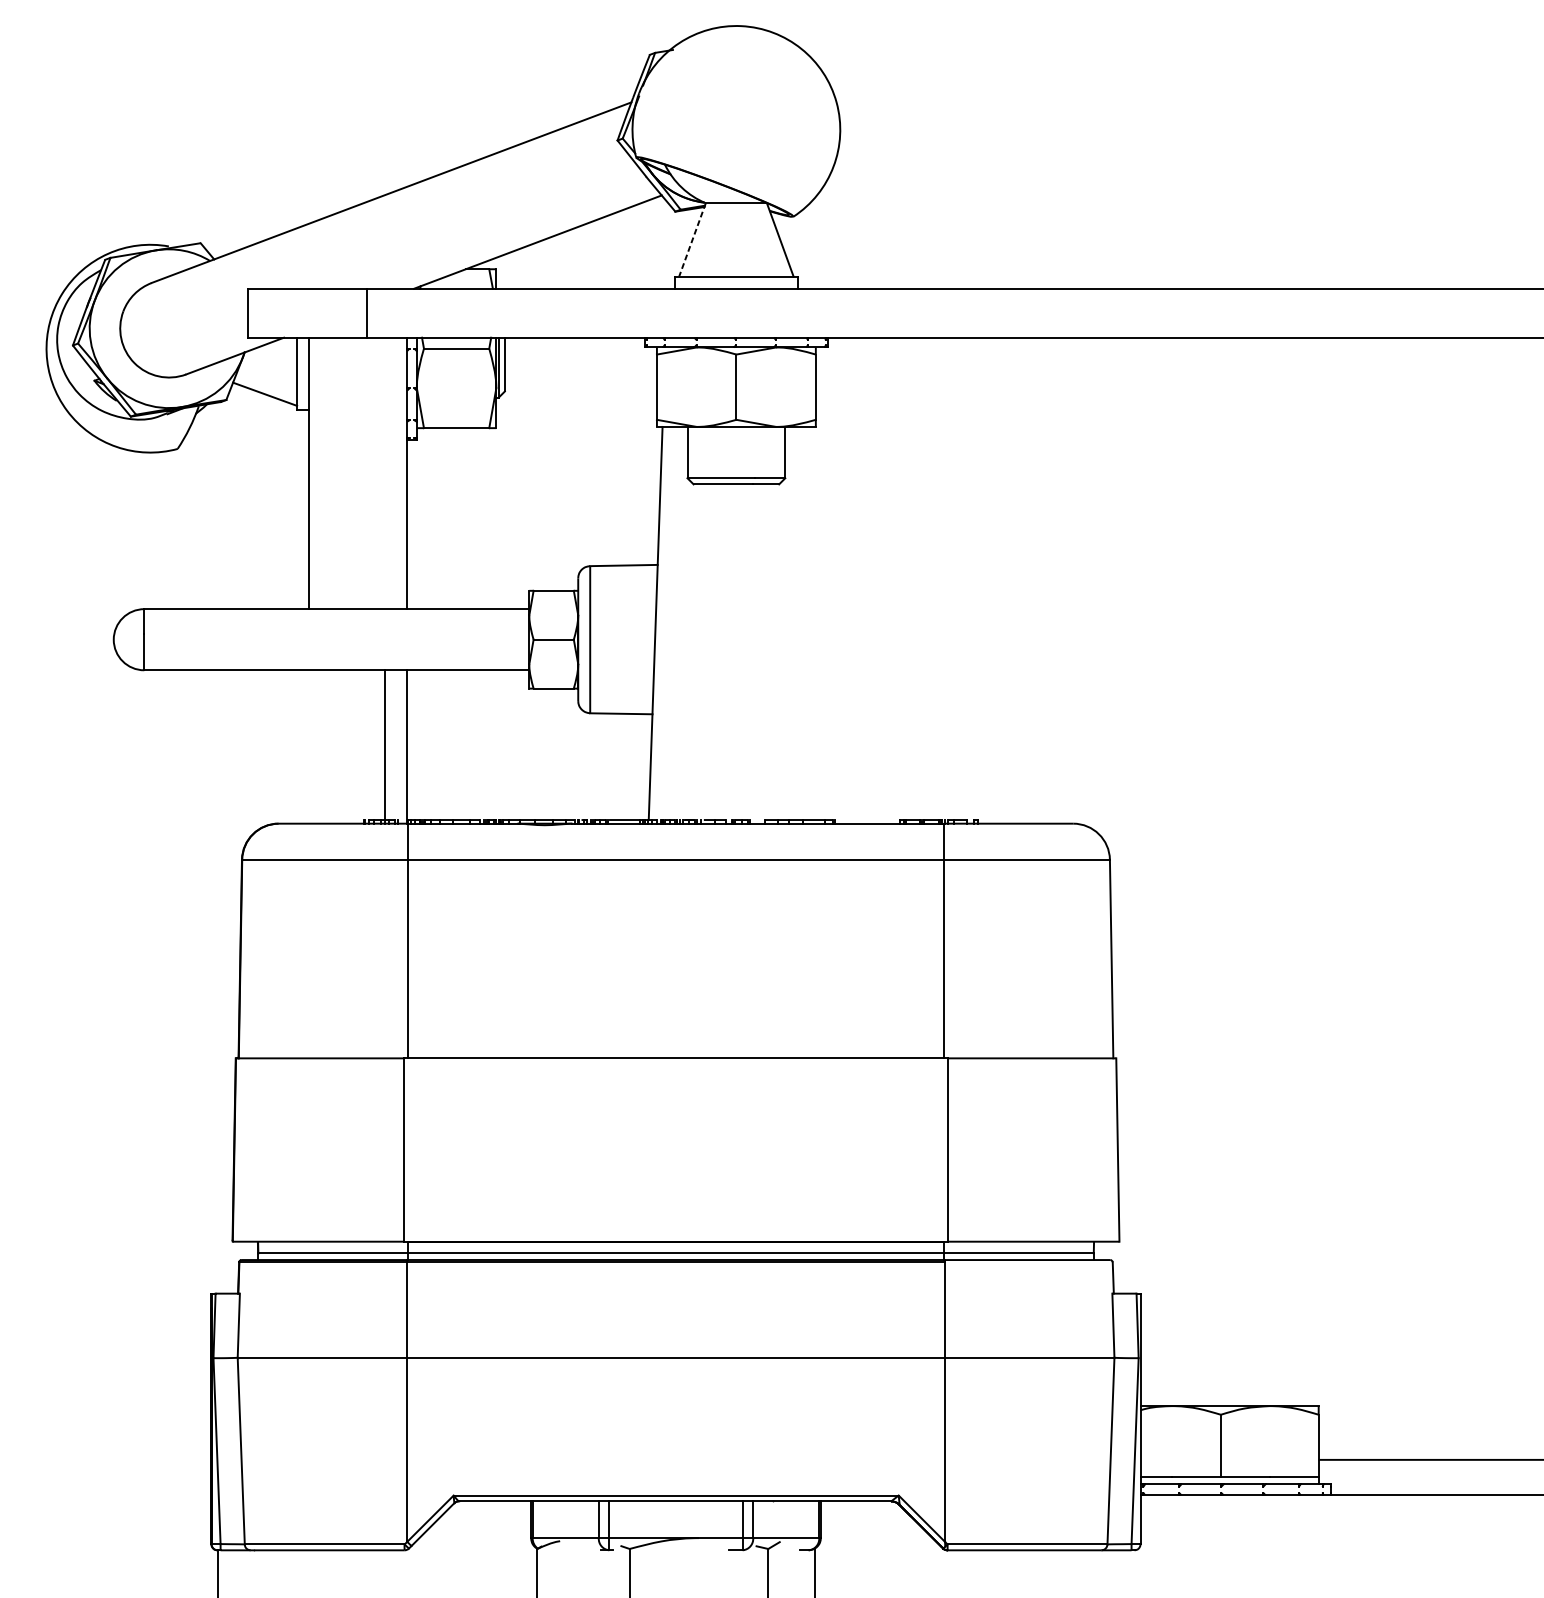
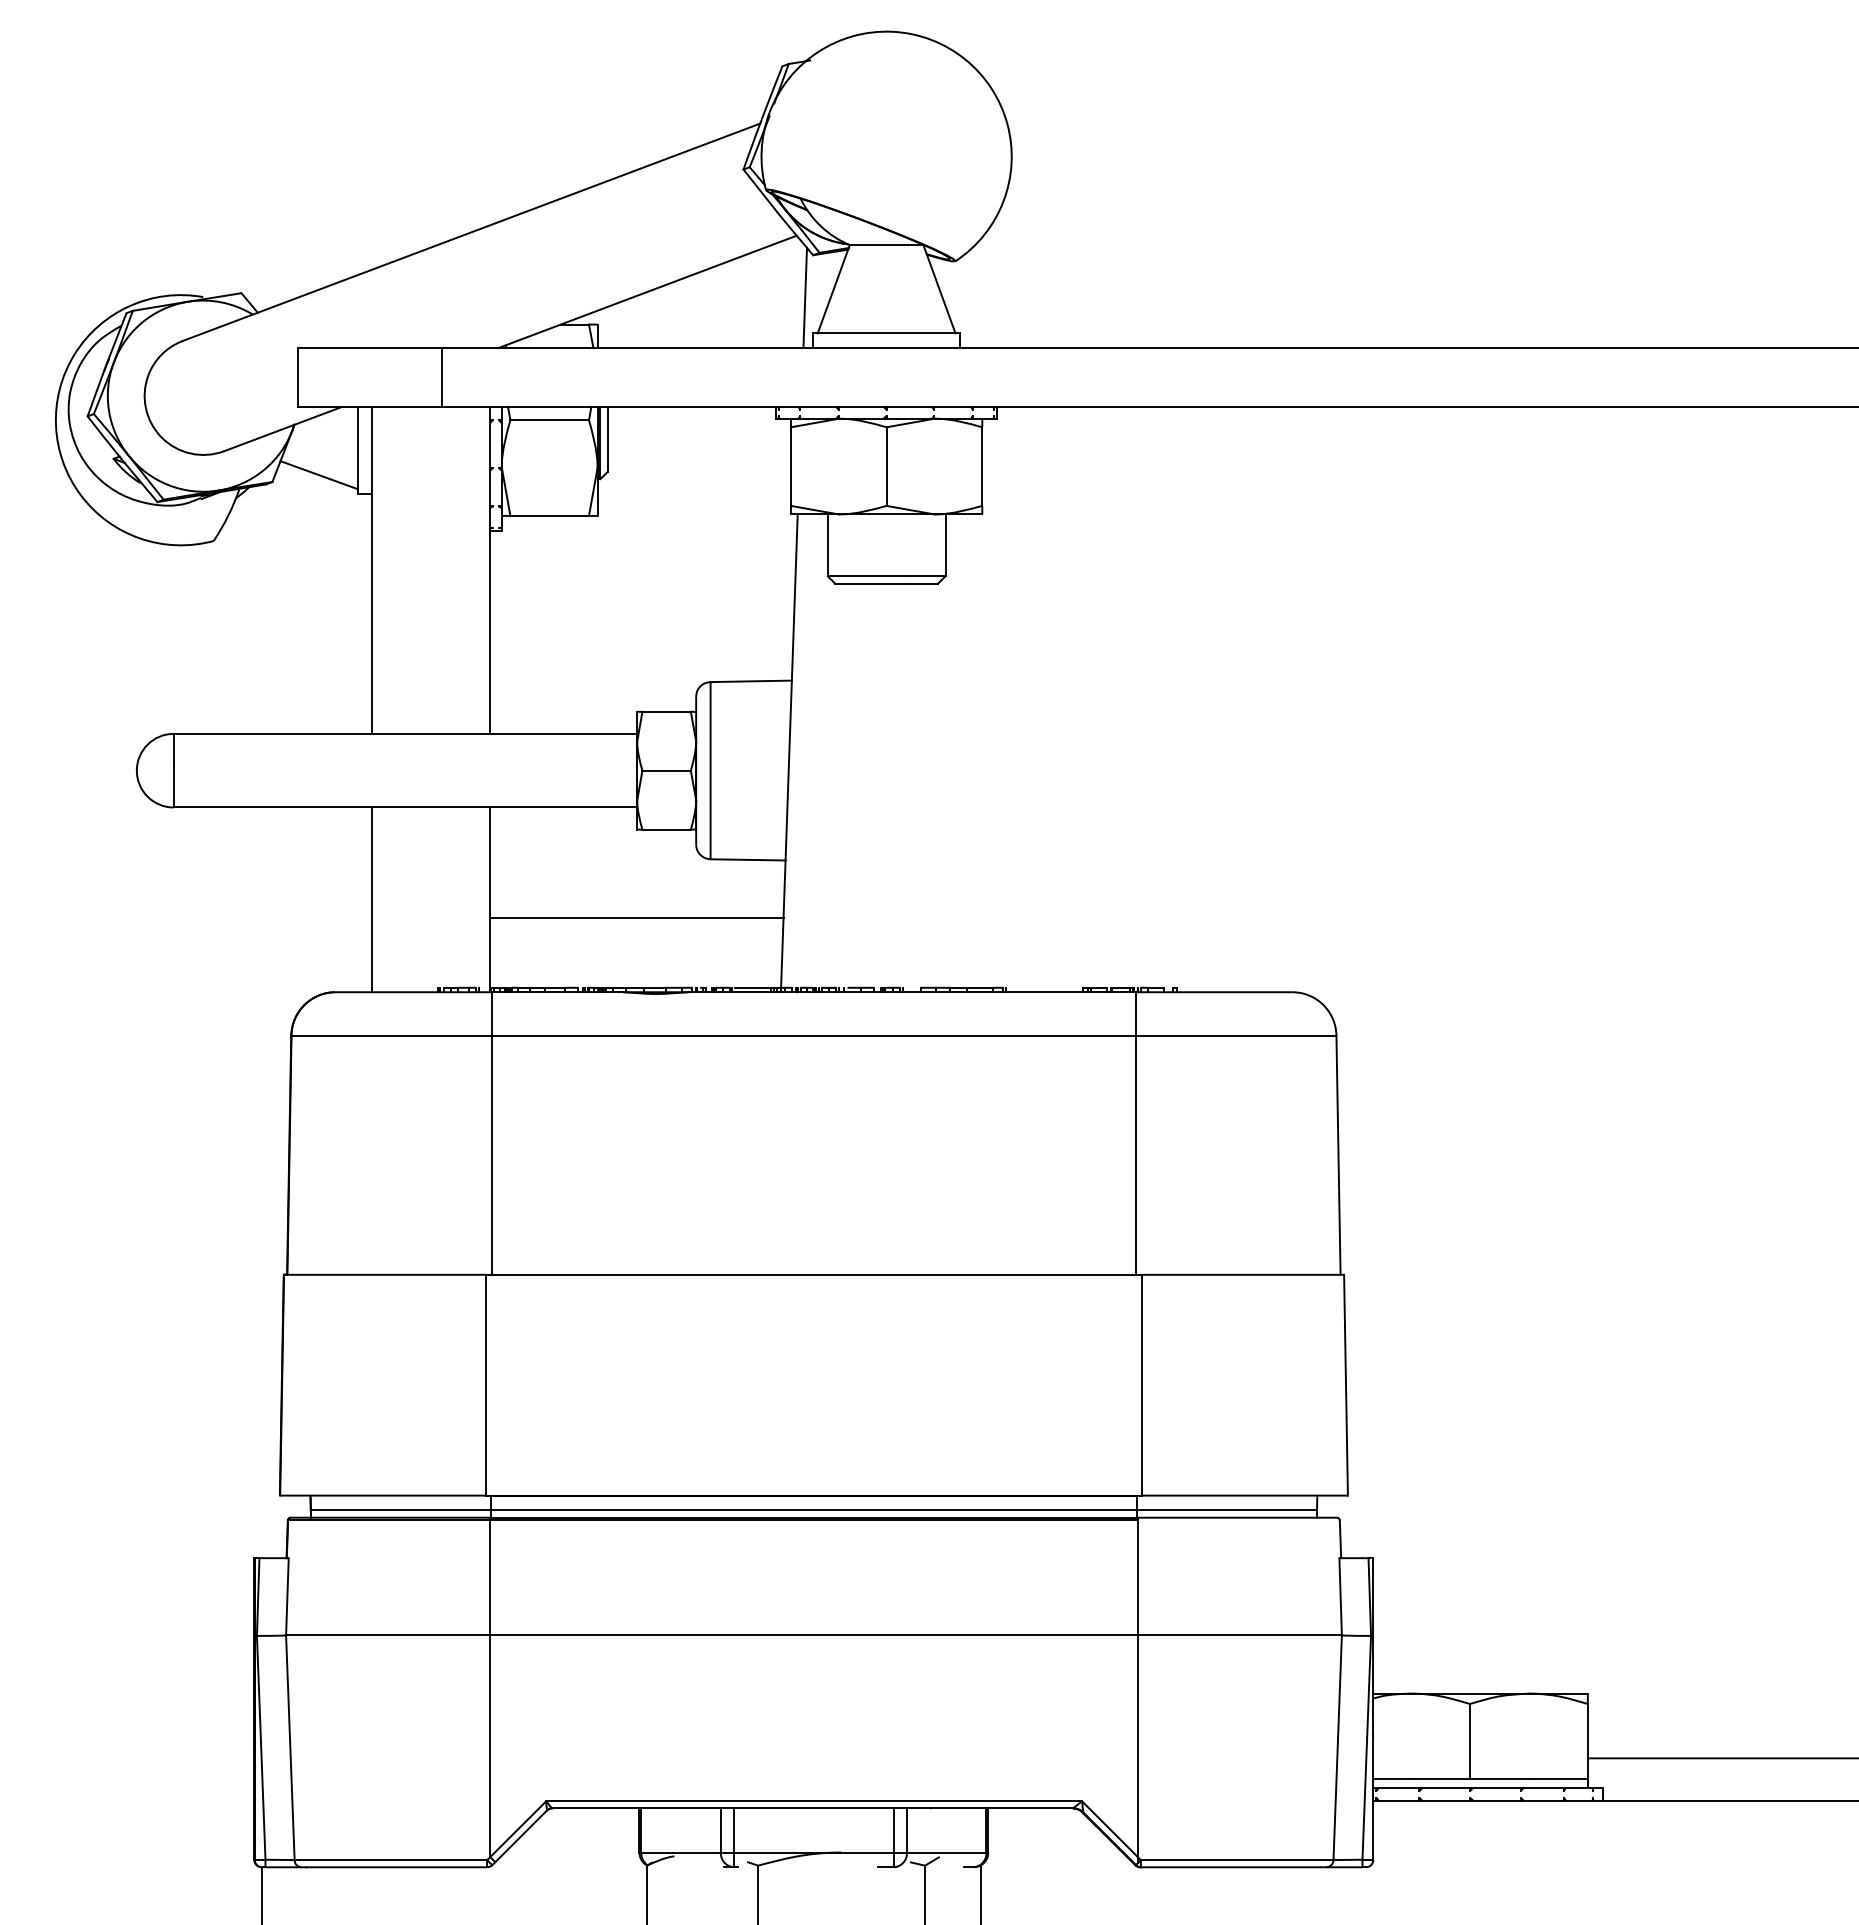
line: (692, 240) -> (833, 289), dashed -> solid
line: (669, 246) -> (805, 297), added
line: (385, 746) -> (372, 899), moved
line: (528, 761) -> (636, 917), added

